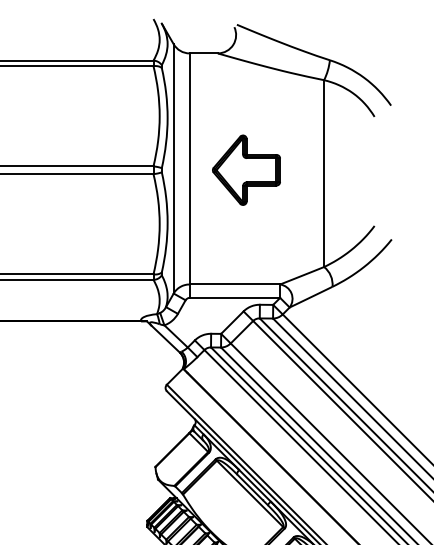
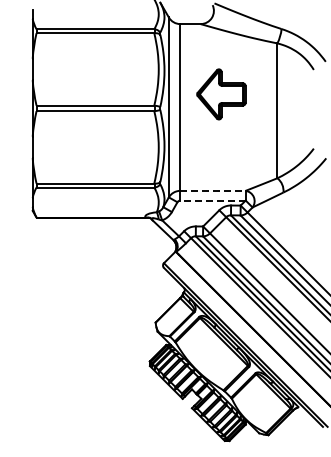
part: (246, 170) -> (221, 94), moved
line: (235, 283) -> (213, 190), solid -> dashed
line: (235, 297) -> (213, 200), solid -> dashed

